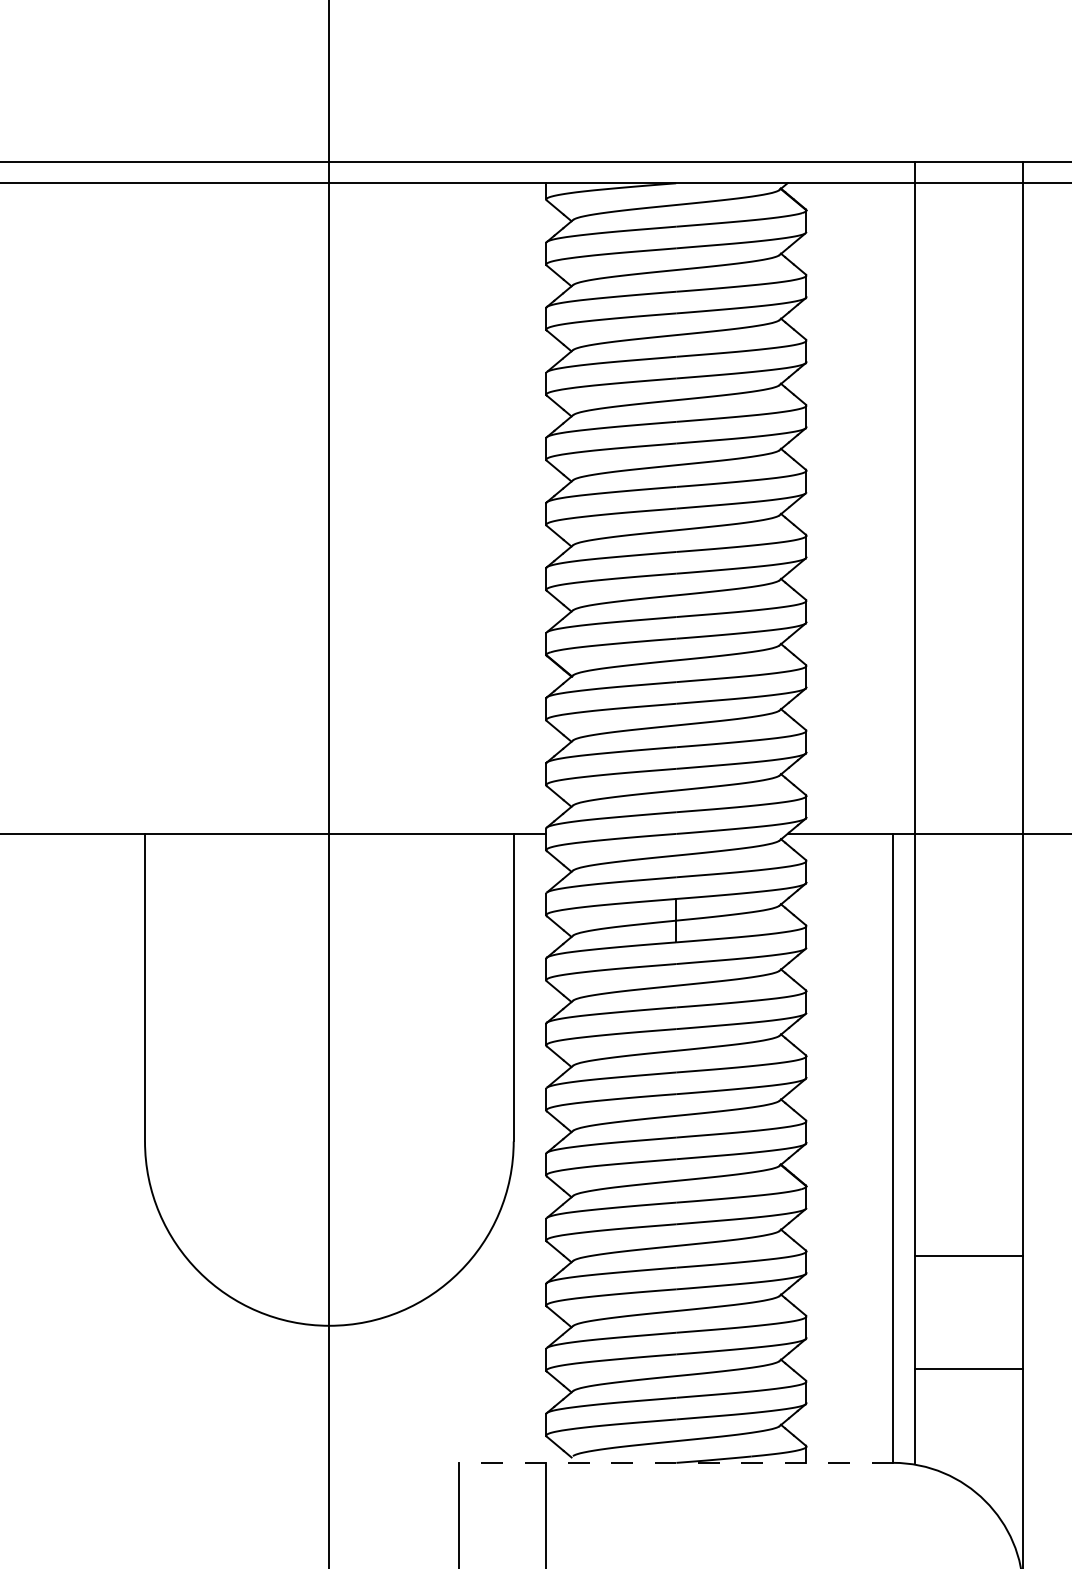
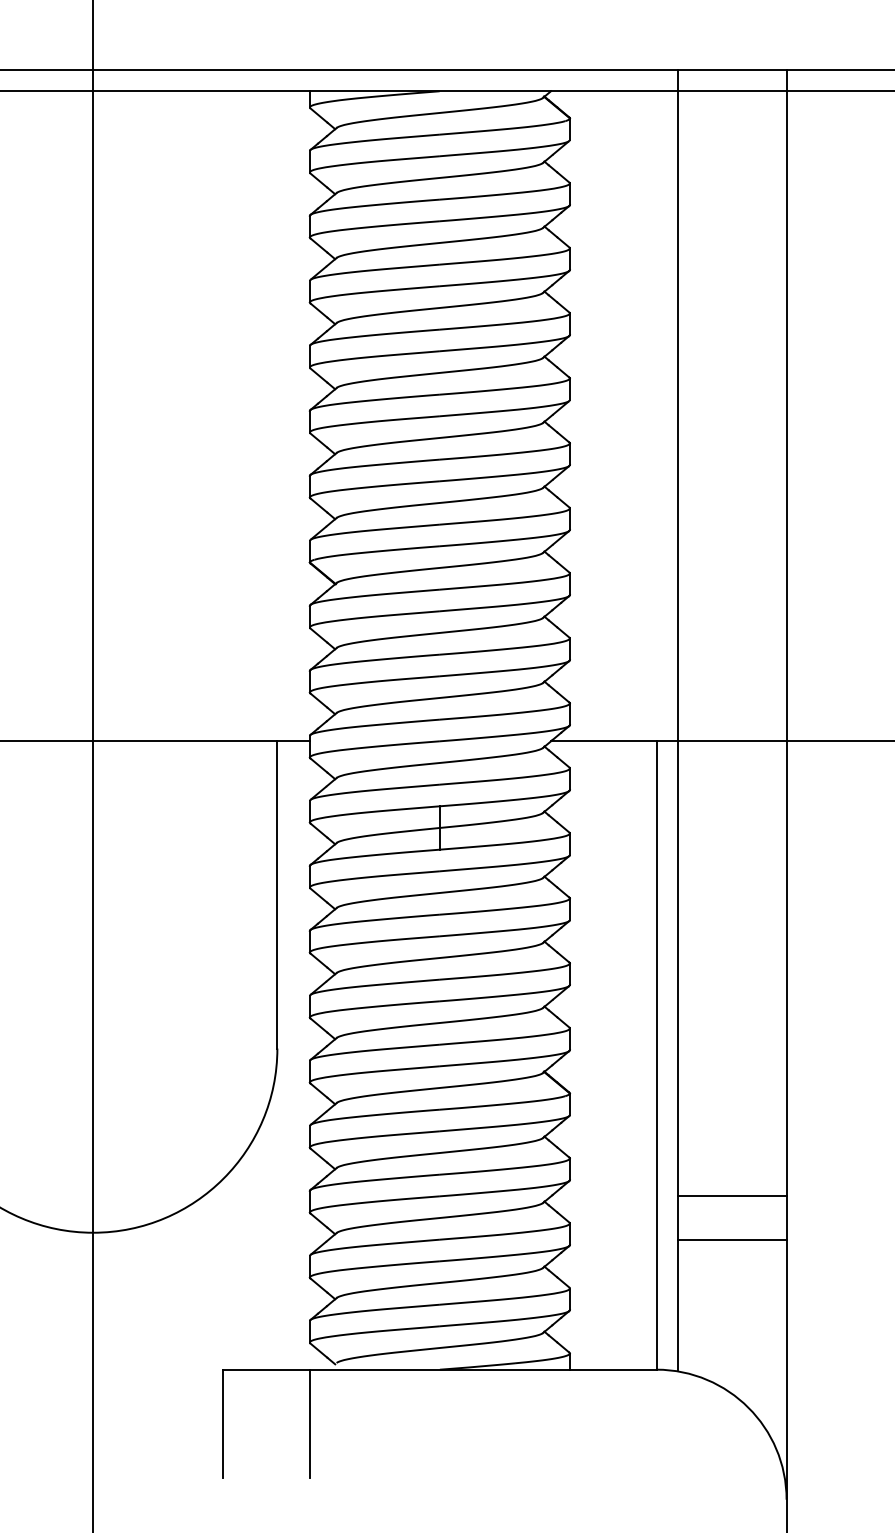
line: (968, 1256) -> (731, 1196), moved
line: (968, 1368) -> (731, 1239), moved
line: (676, 1462) -> (440, 1369), dashed -> solid

